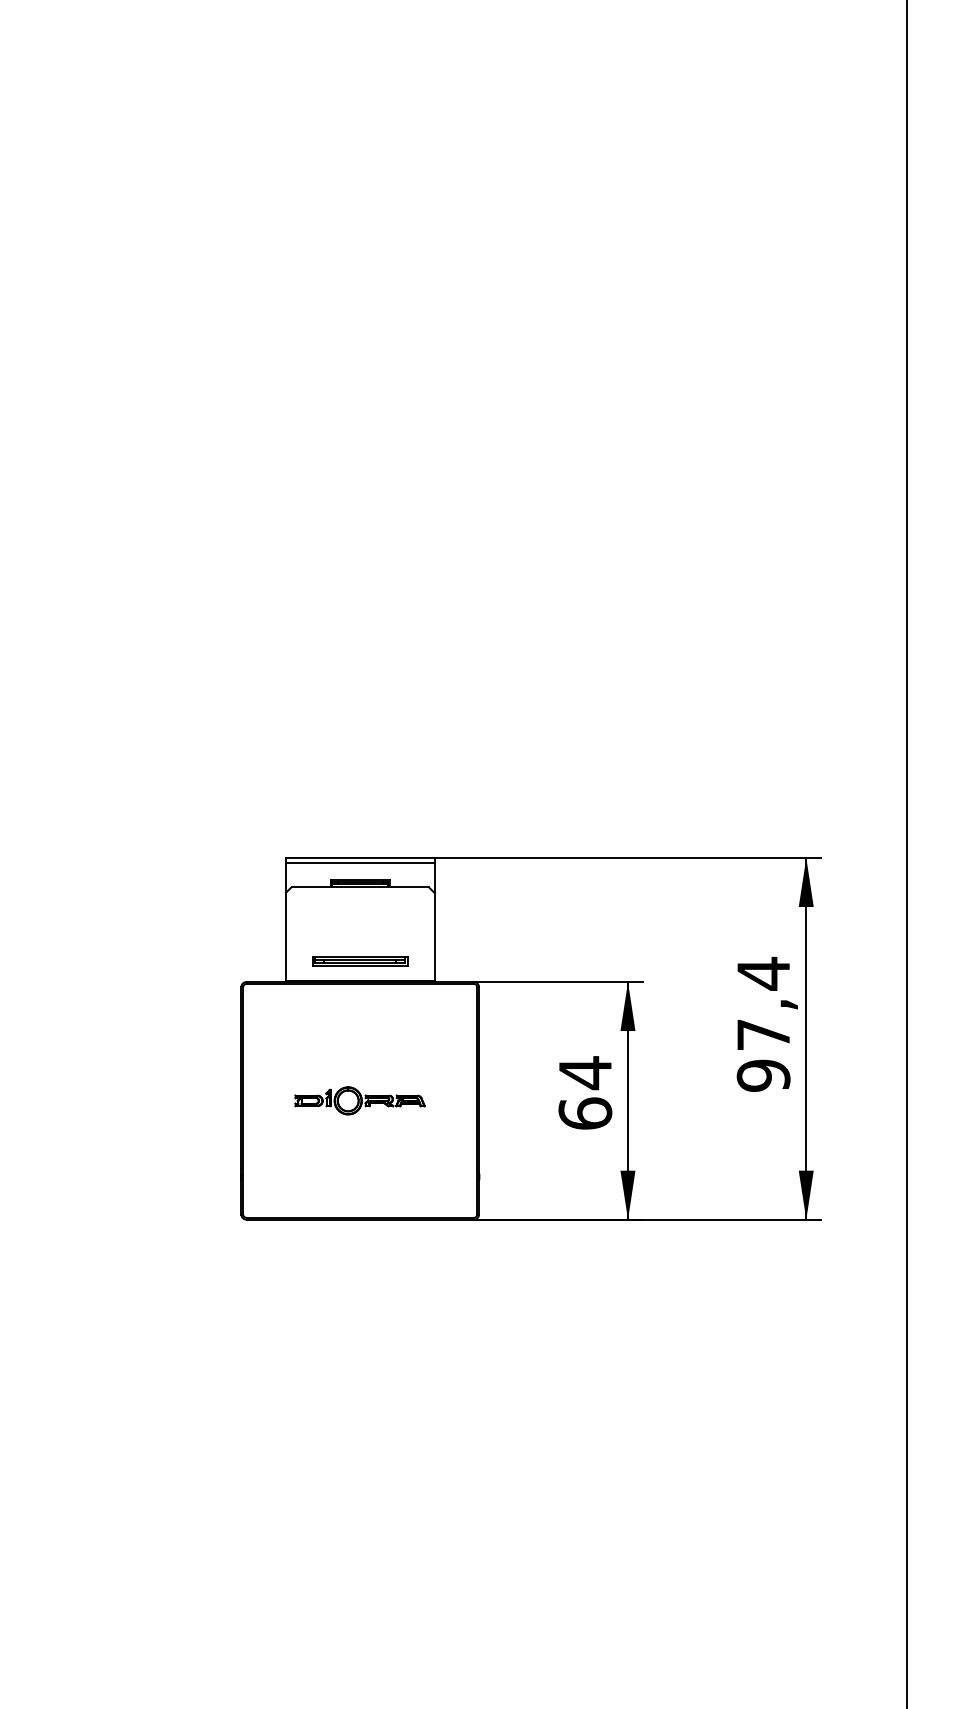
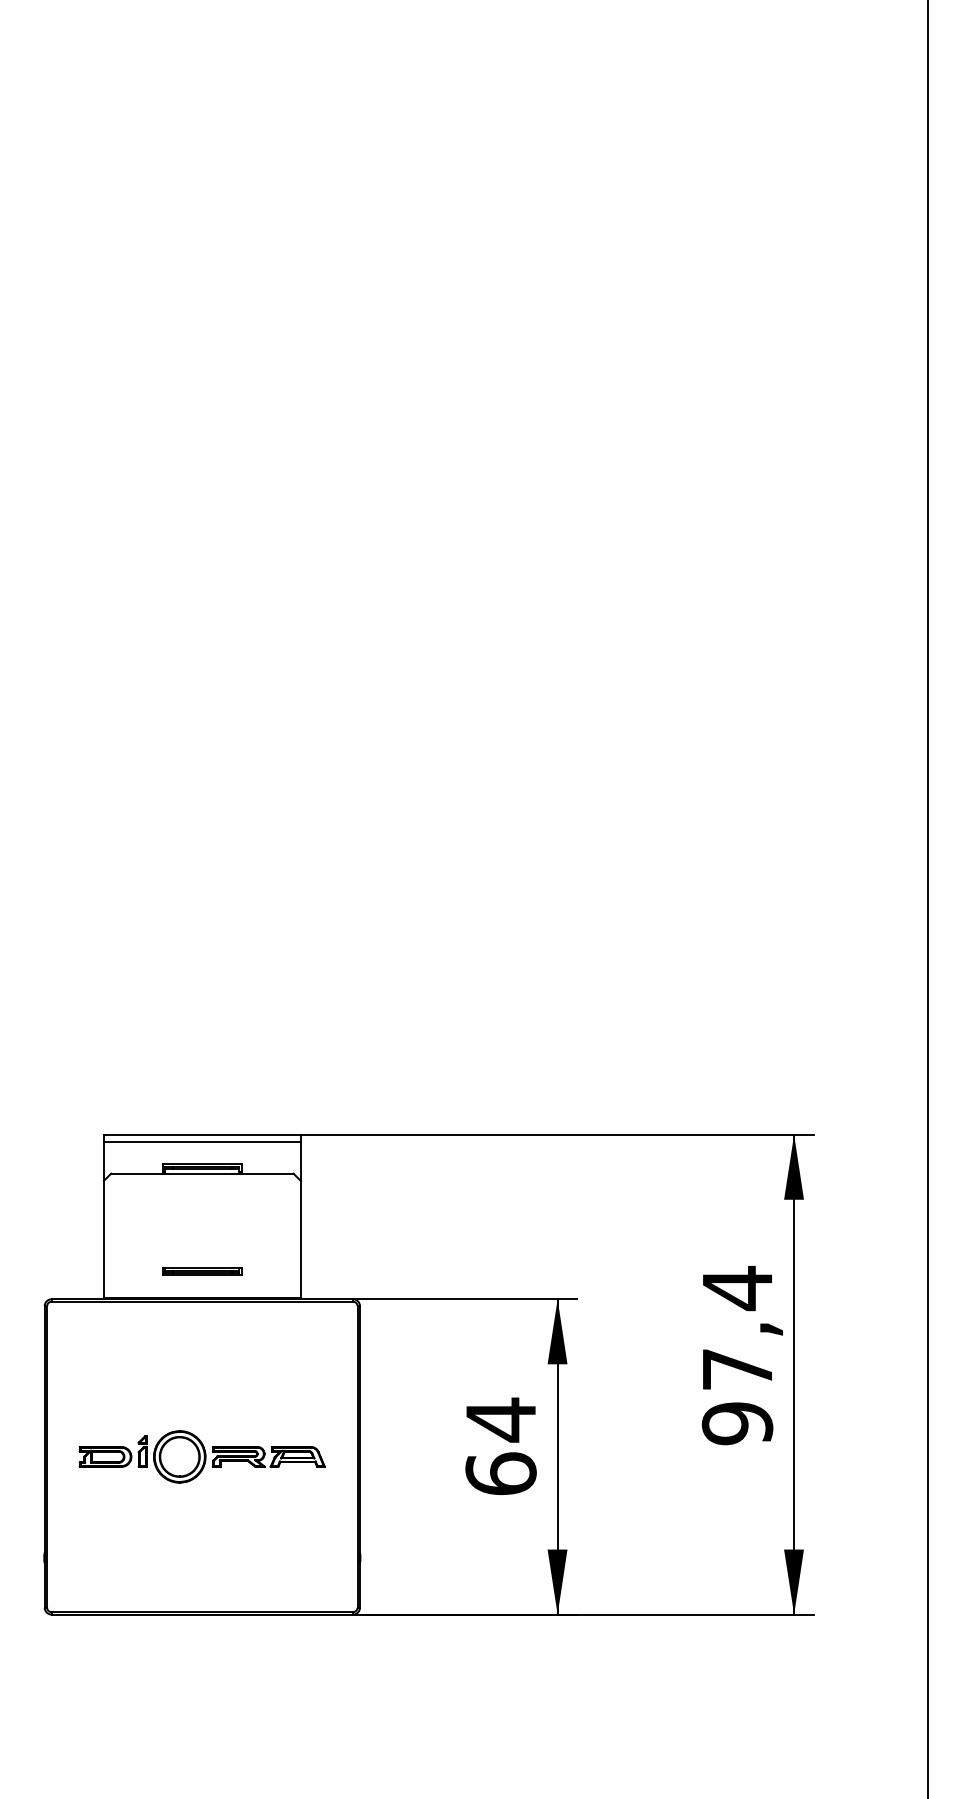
part: (360, 960) -> (202, 1270), size x0.62
part: (359, 1100) -> (201, 1456), size x1.43

